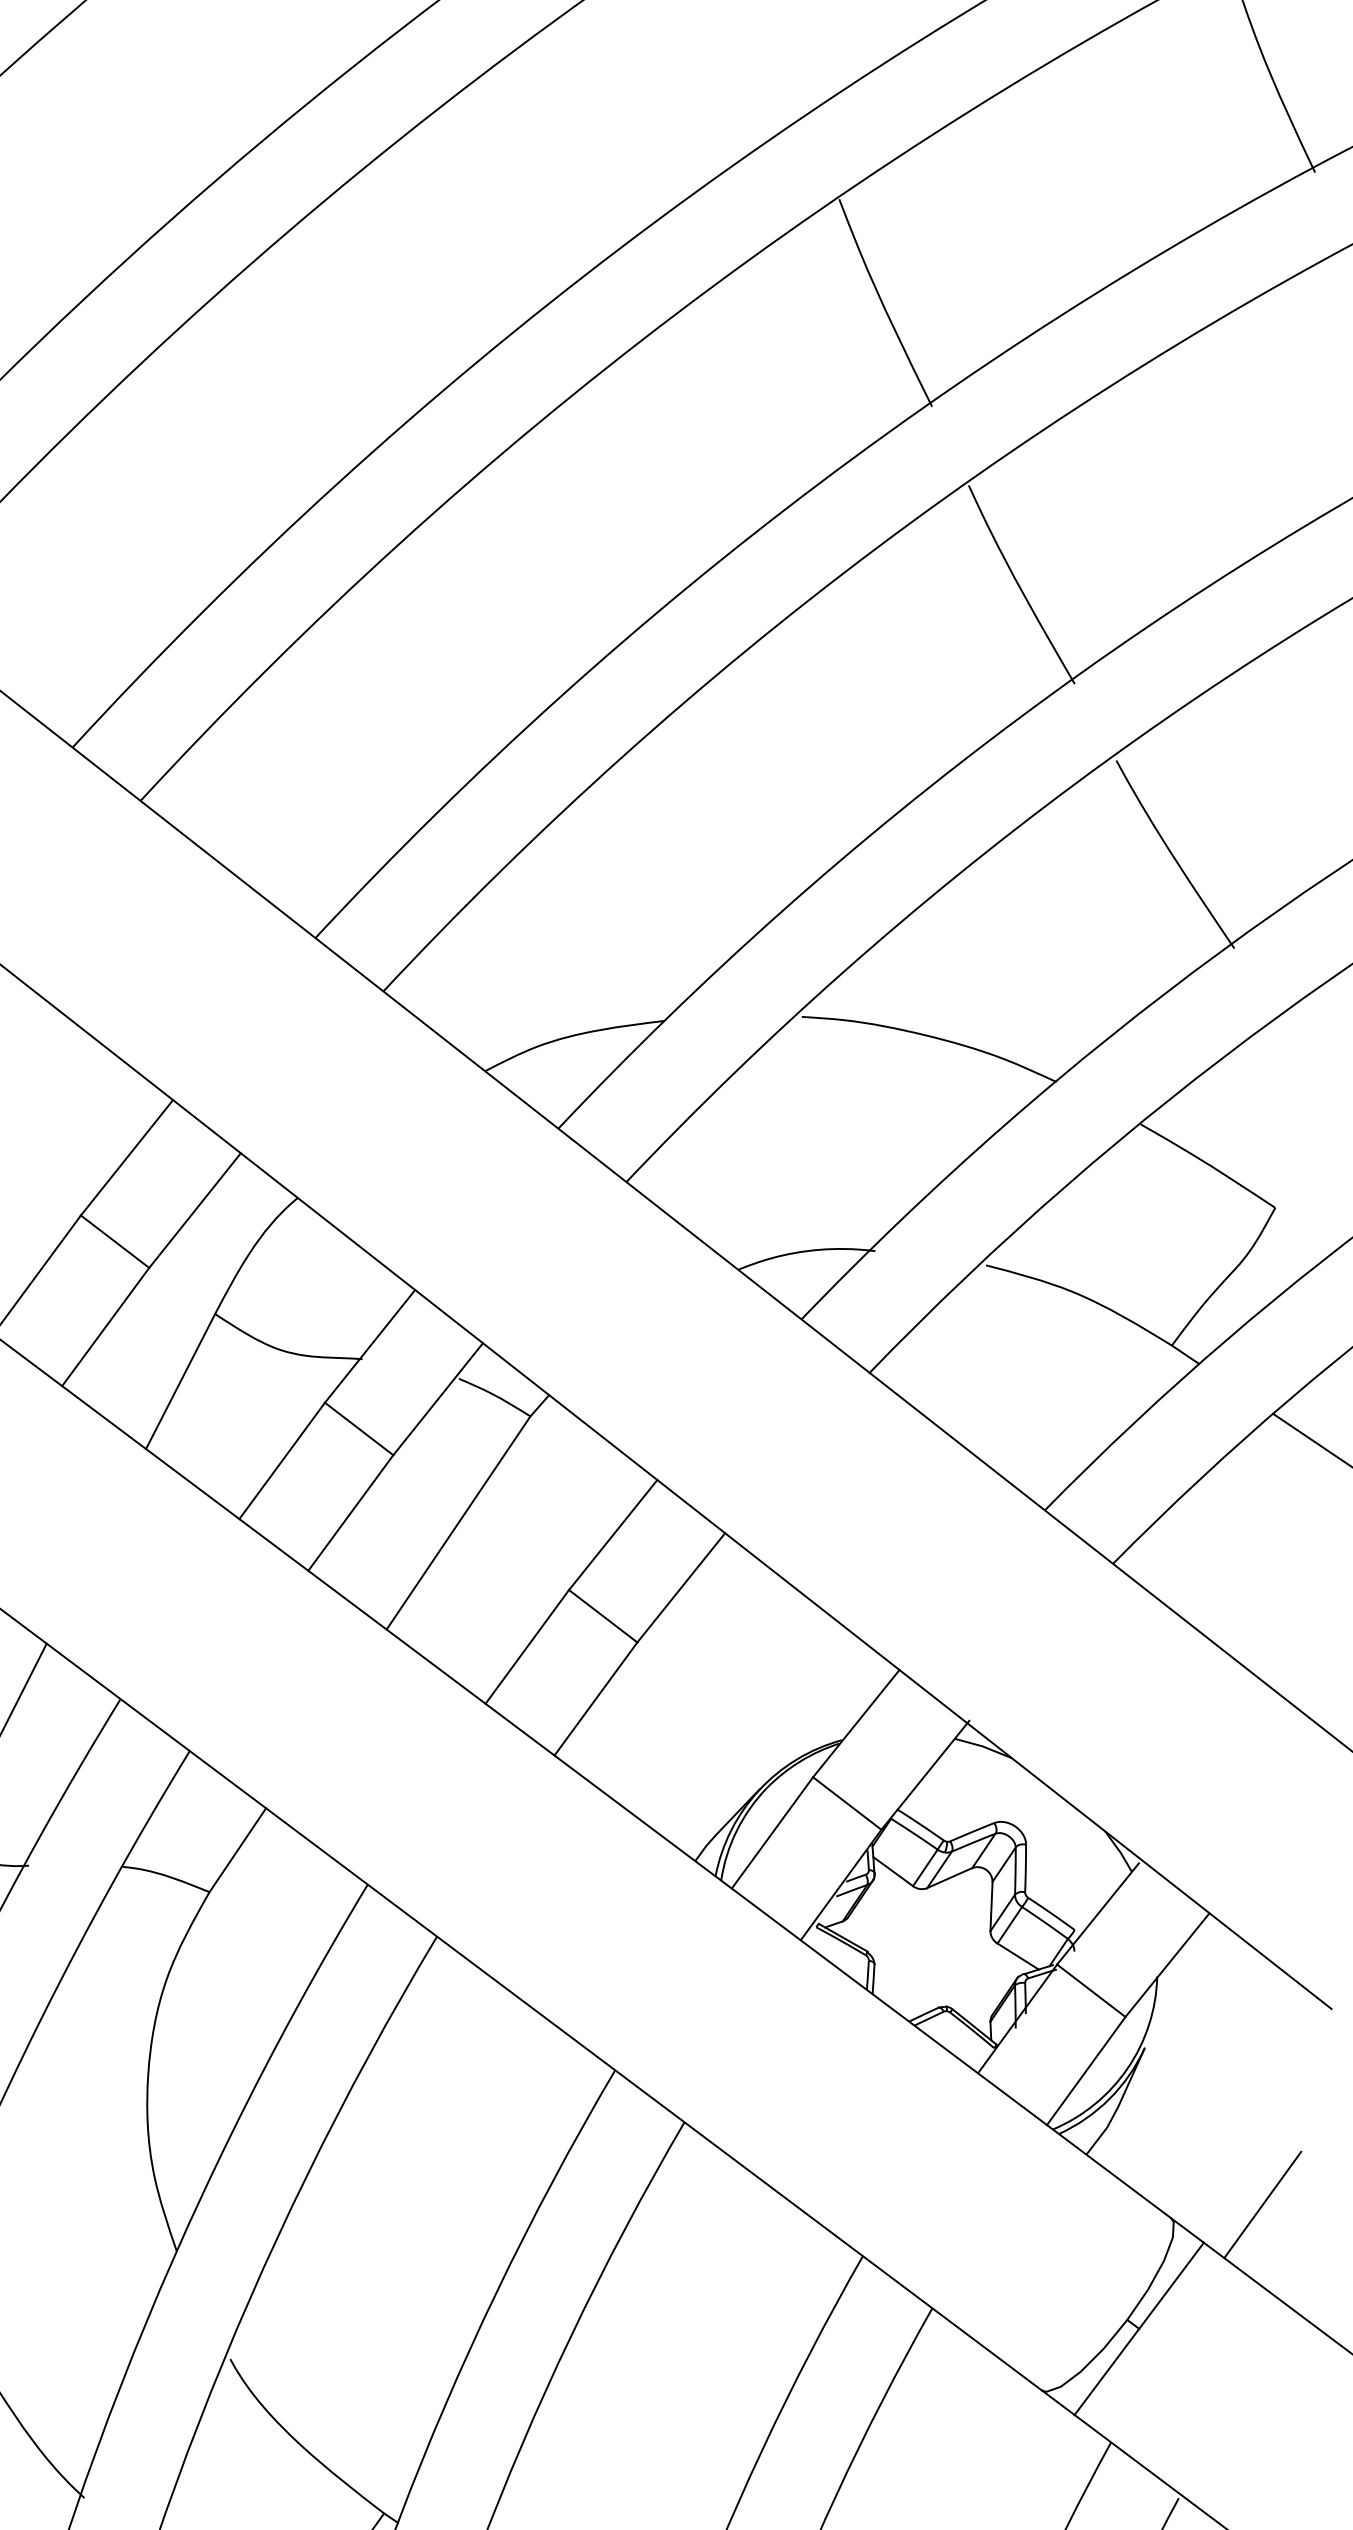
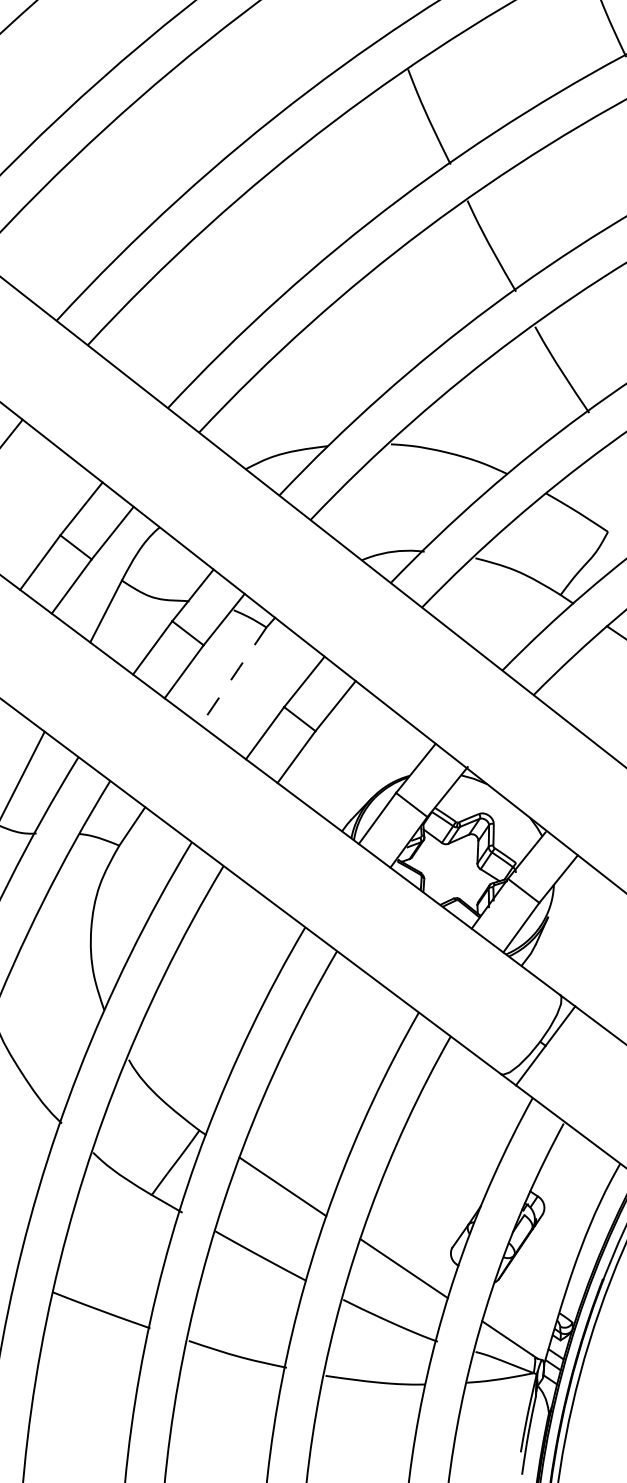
line: (458, 1523) -> (233, 676), solid -> dashed
line: (1261, 2203) -> (601, 988), removed

